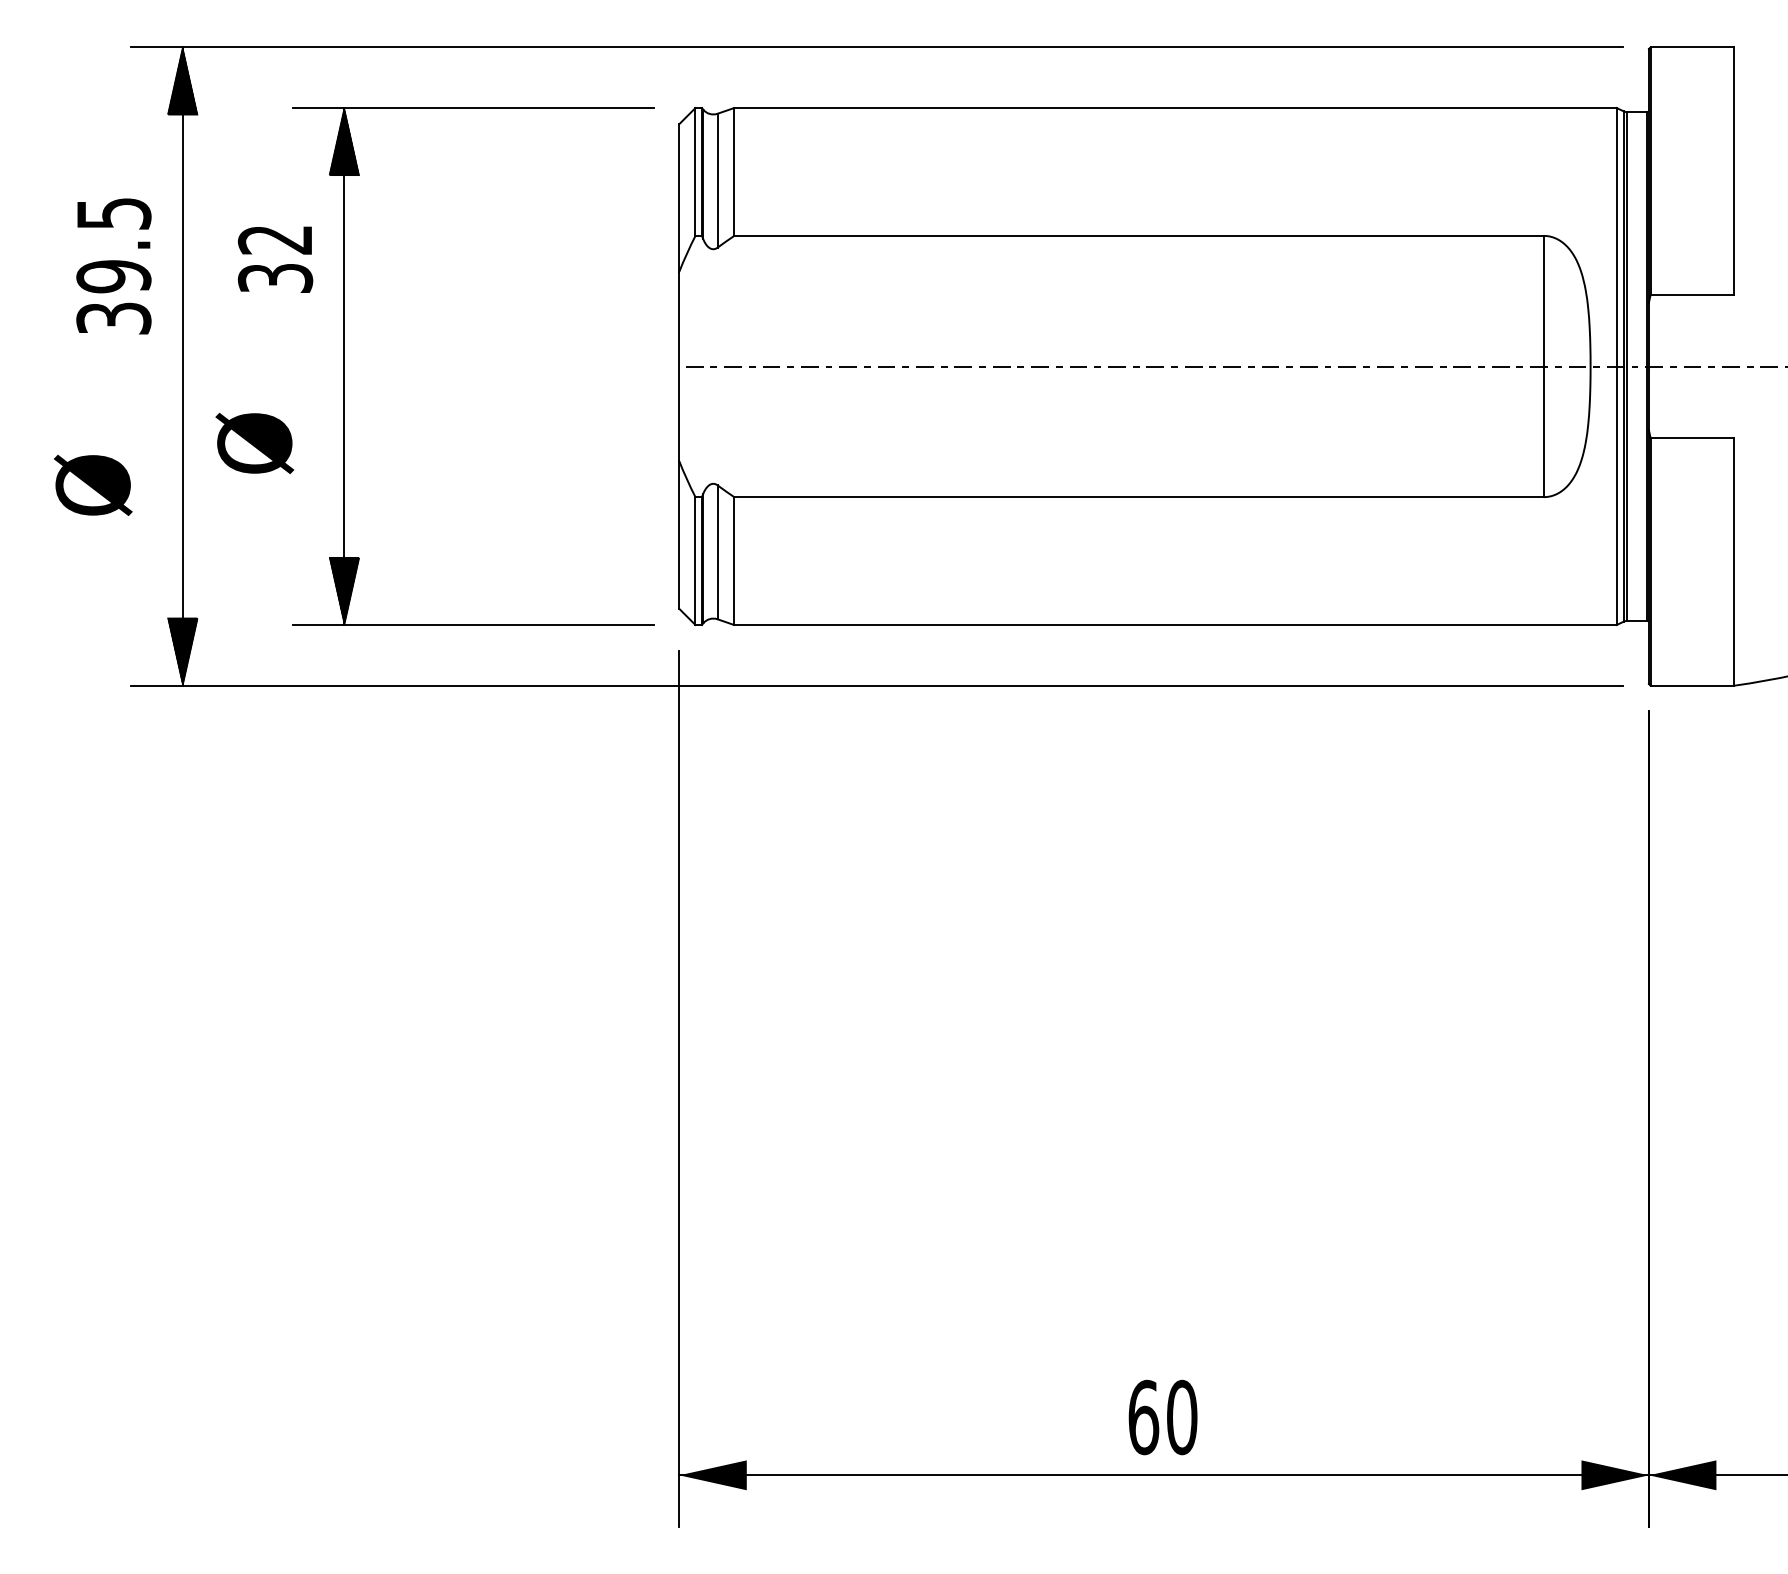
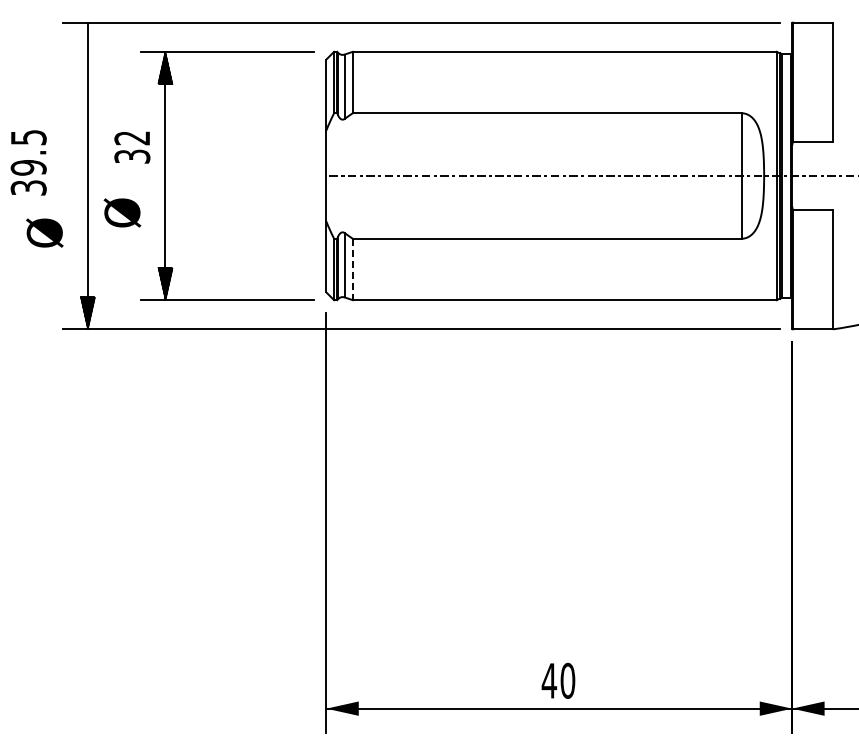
hatch: (182, 80) -> (87, 38), removed
text: (275, 259) -> (132, 147), moved
text: (113, 265) -> (28, 162), moved
line: (733, 561) -> (352, 269), solid -> dashed
text: (1143, 1416) -> (549, 680), 60 -> 40

